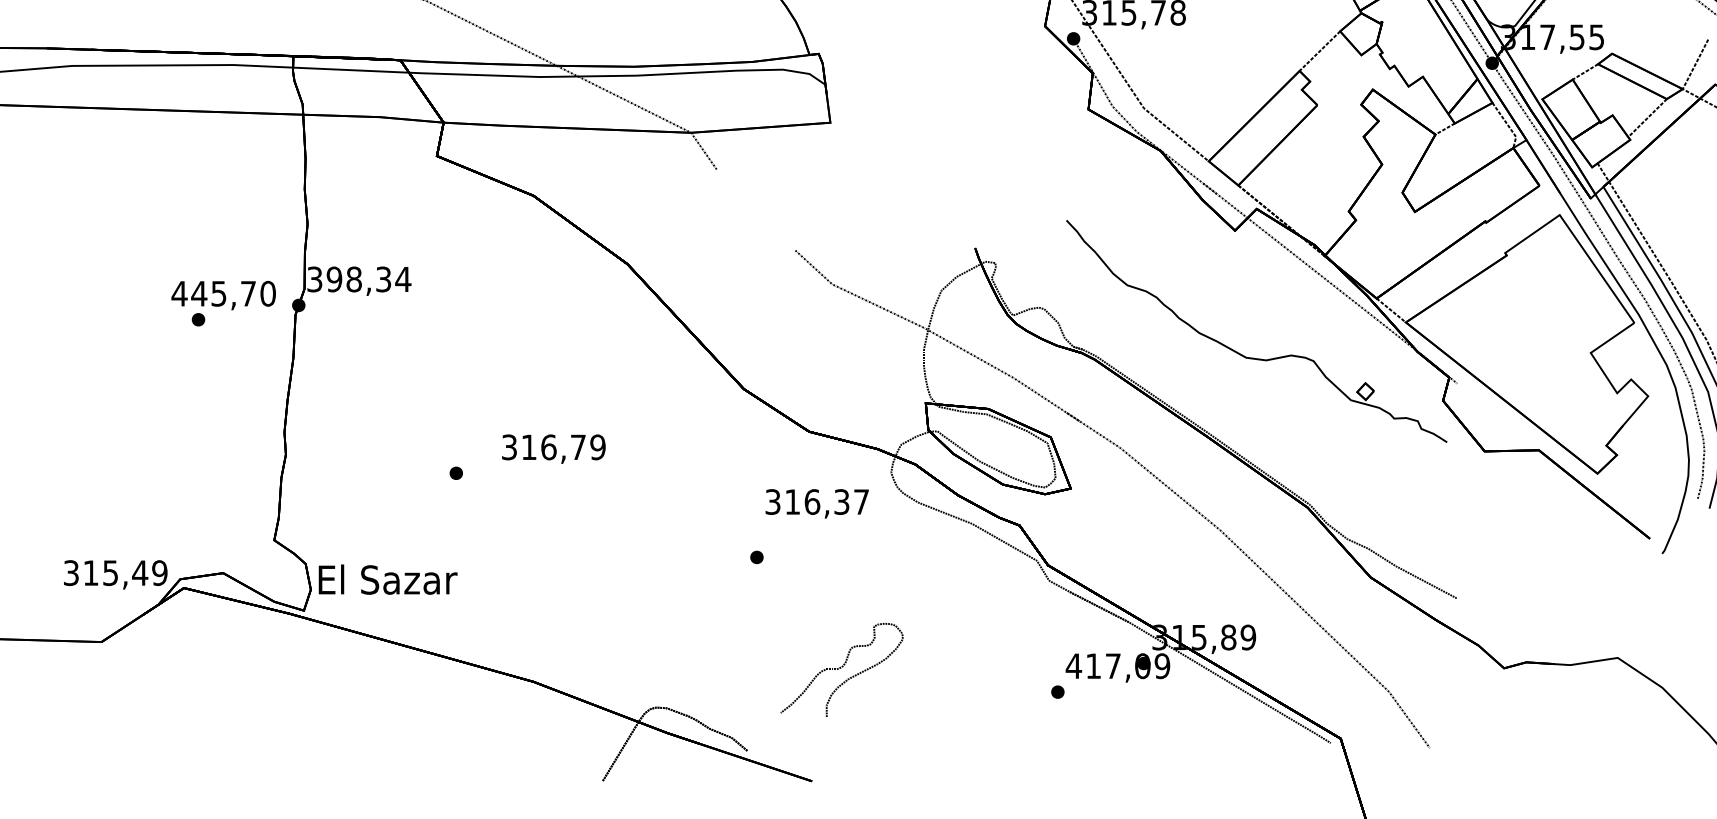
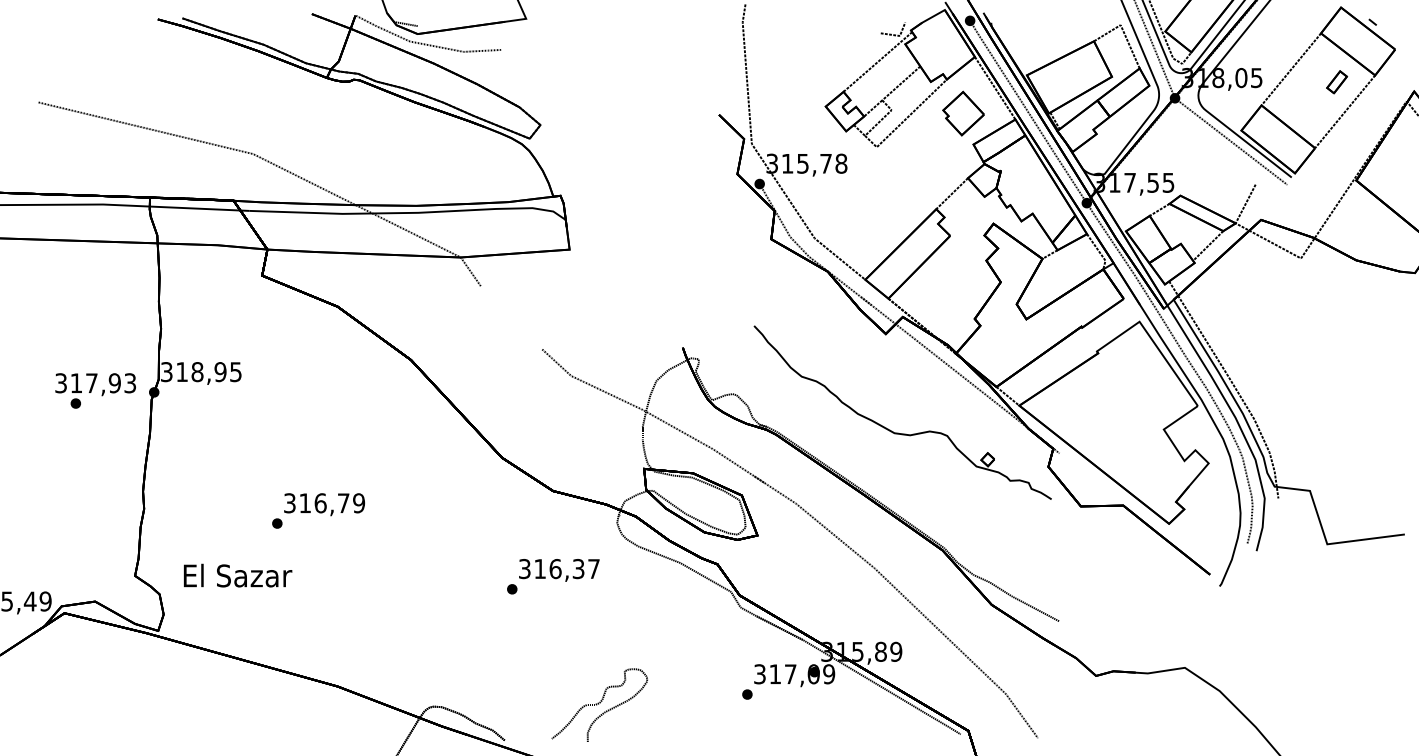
text: (369, 279) -> (209, 372), 398,34 -> 318,95
text: (223, 294) -> (95, 383), 445,70 -> 317,93
text: (553, 448) -> (324, 504), moved
text: (817, 503) -> (559, 570), moved
text: (388, 579) -> (238, 575), moved
text: (1073, 666) -> (759, 674), 417,09 -> 317,09
curve: (841, 667) -> (599, 703), moved

